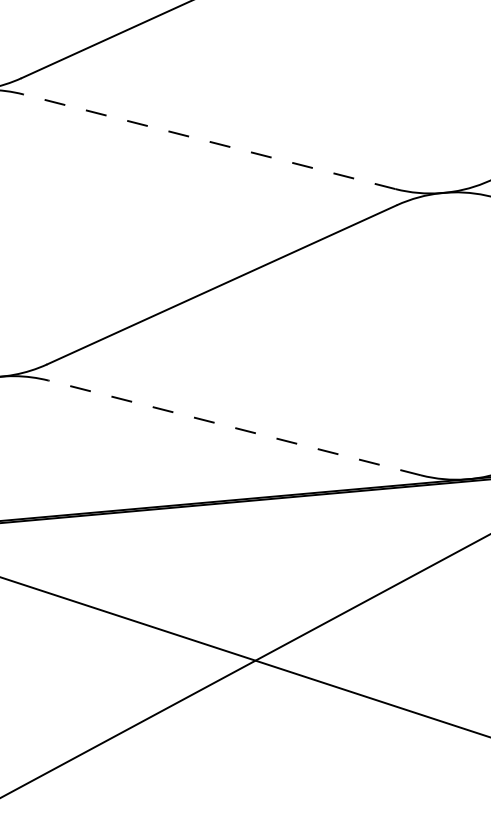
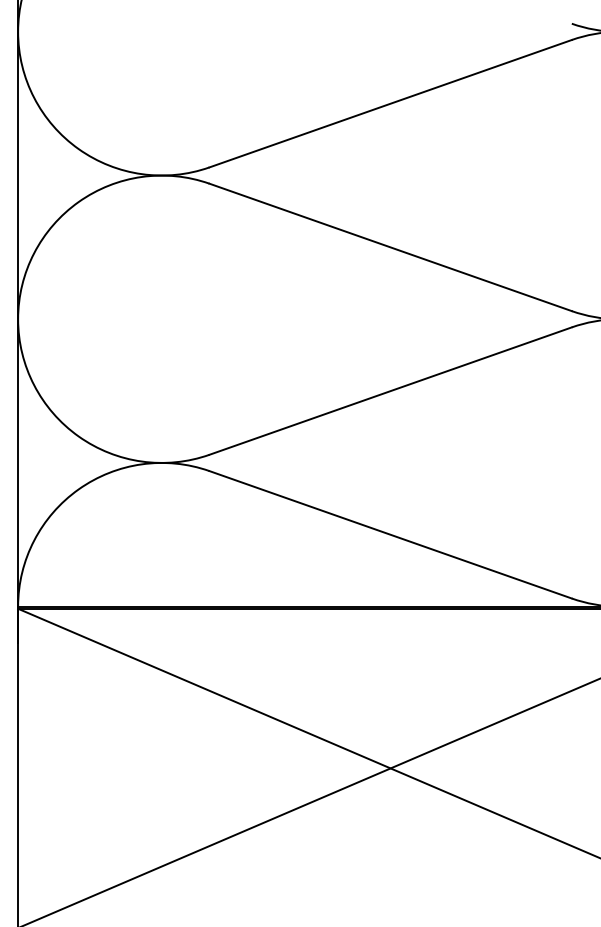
line: (209, 141) -> (390, 247), dashed -> solid
line: (234, 427) -> (390, 534), dashed -> solid

